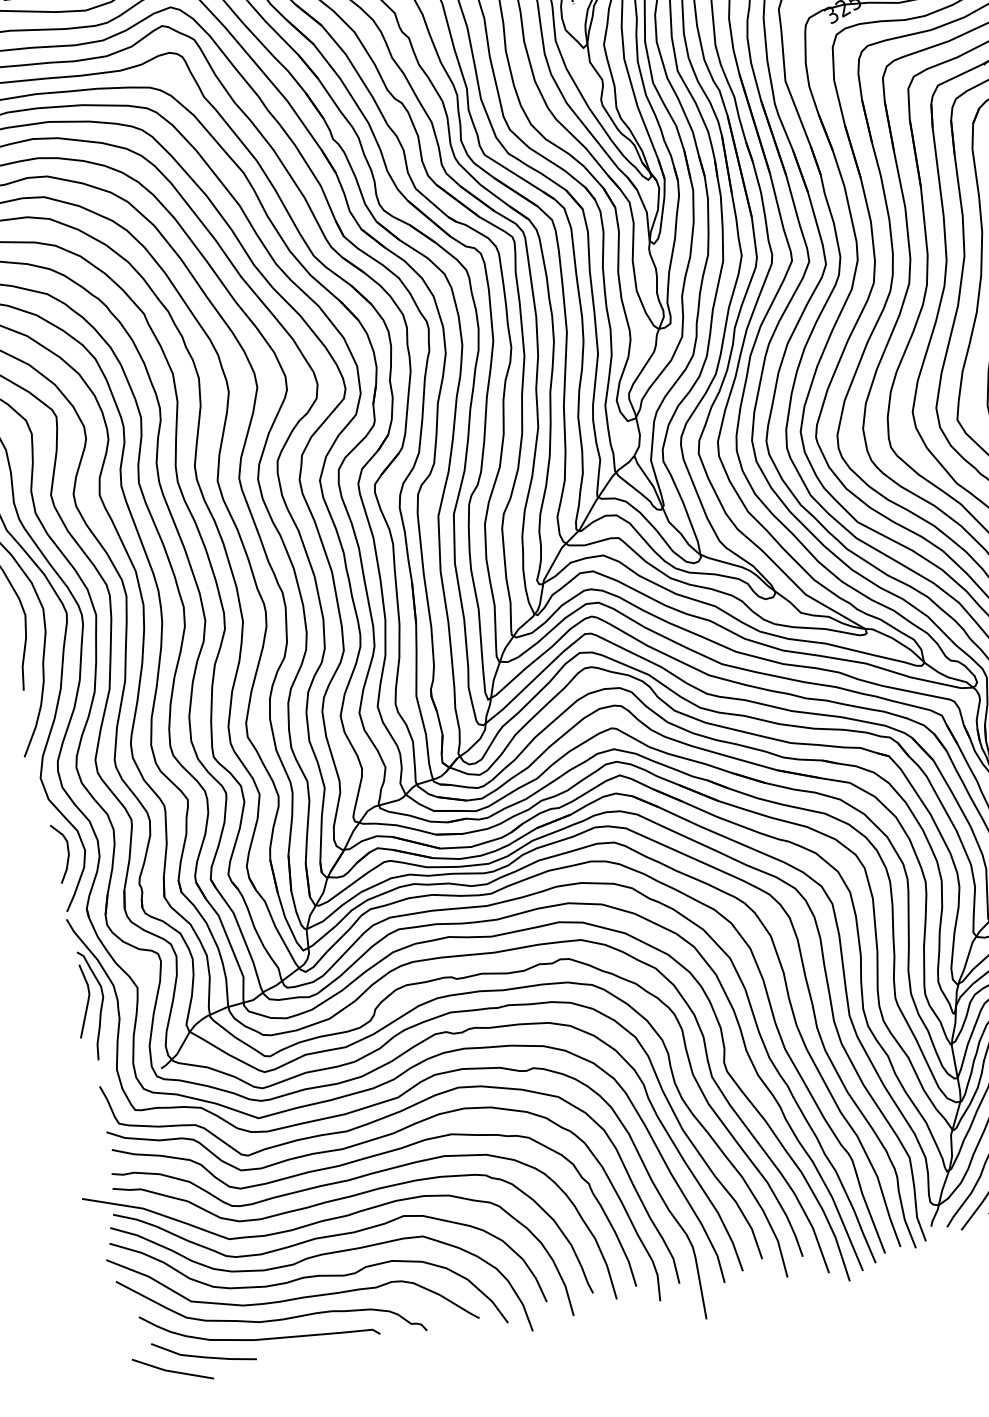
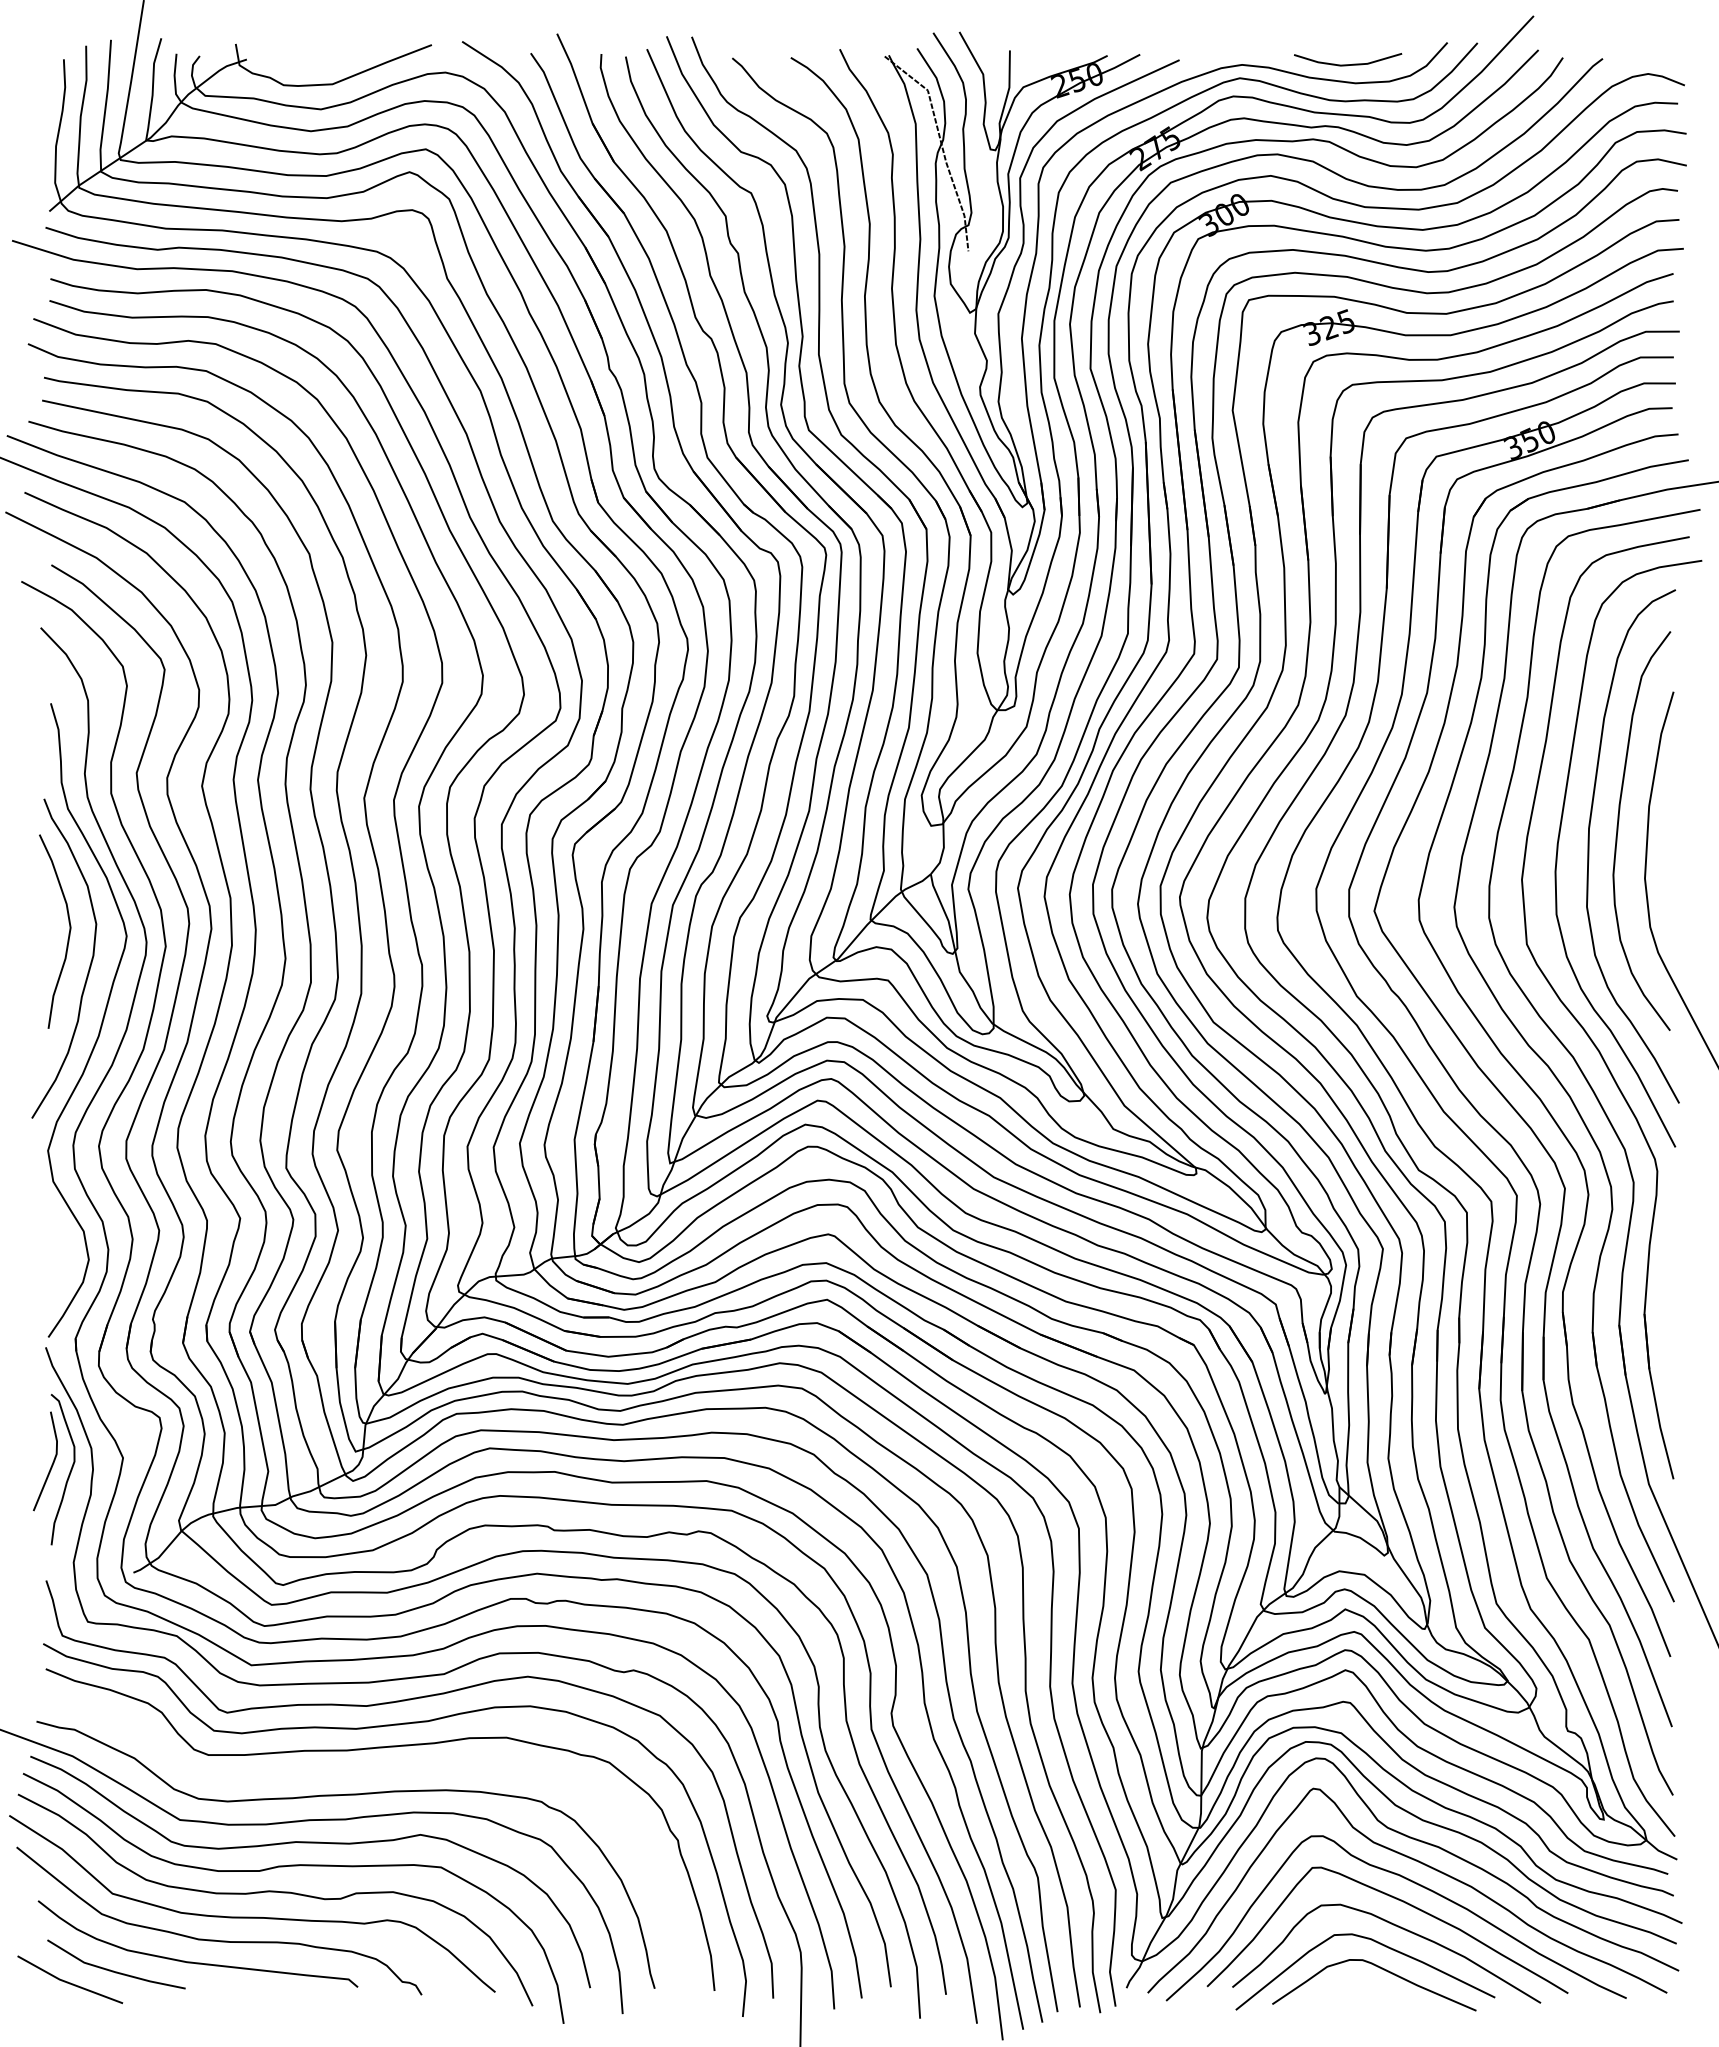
curve: (68, 852) -> (65, 1257), removed
curve: (349, 1180) -> (357, 1773), removed

